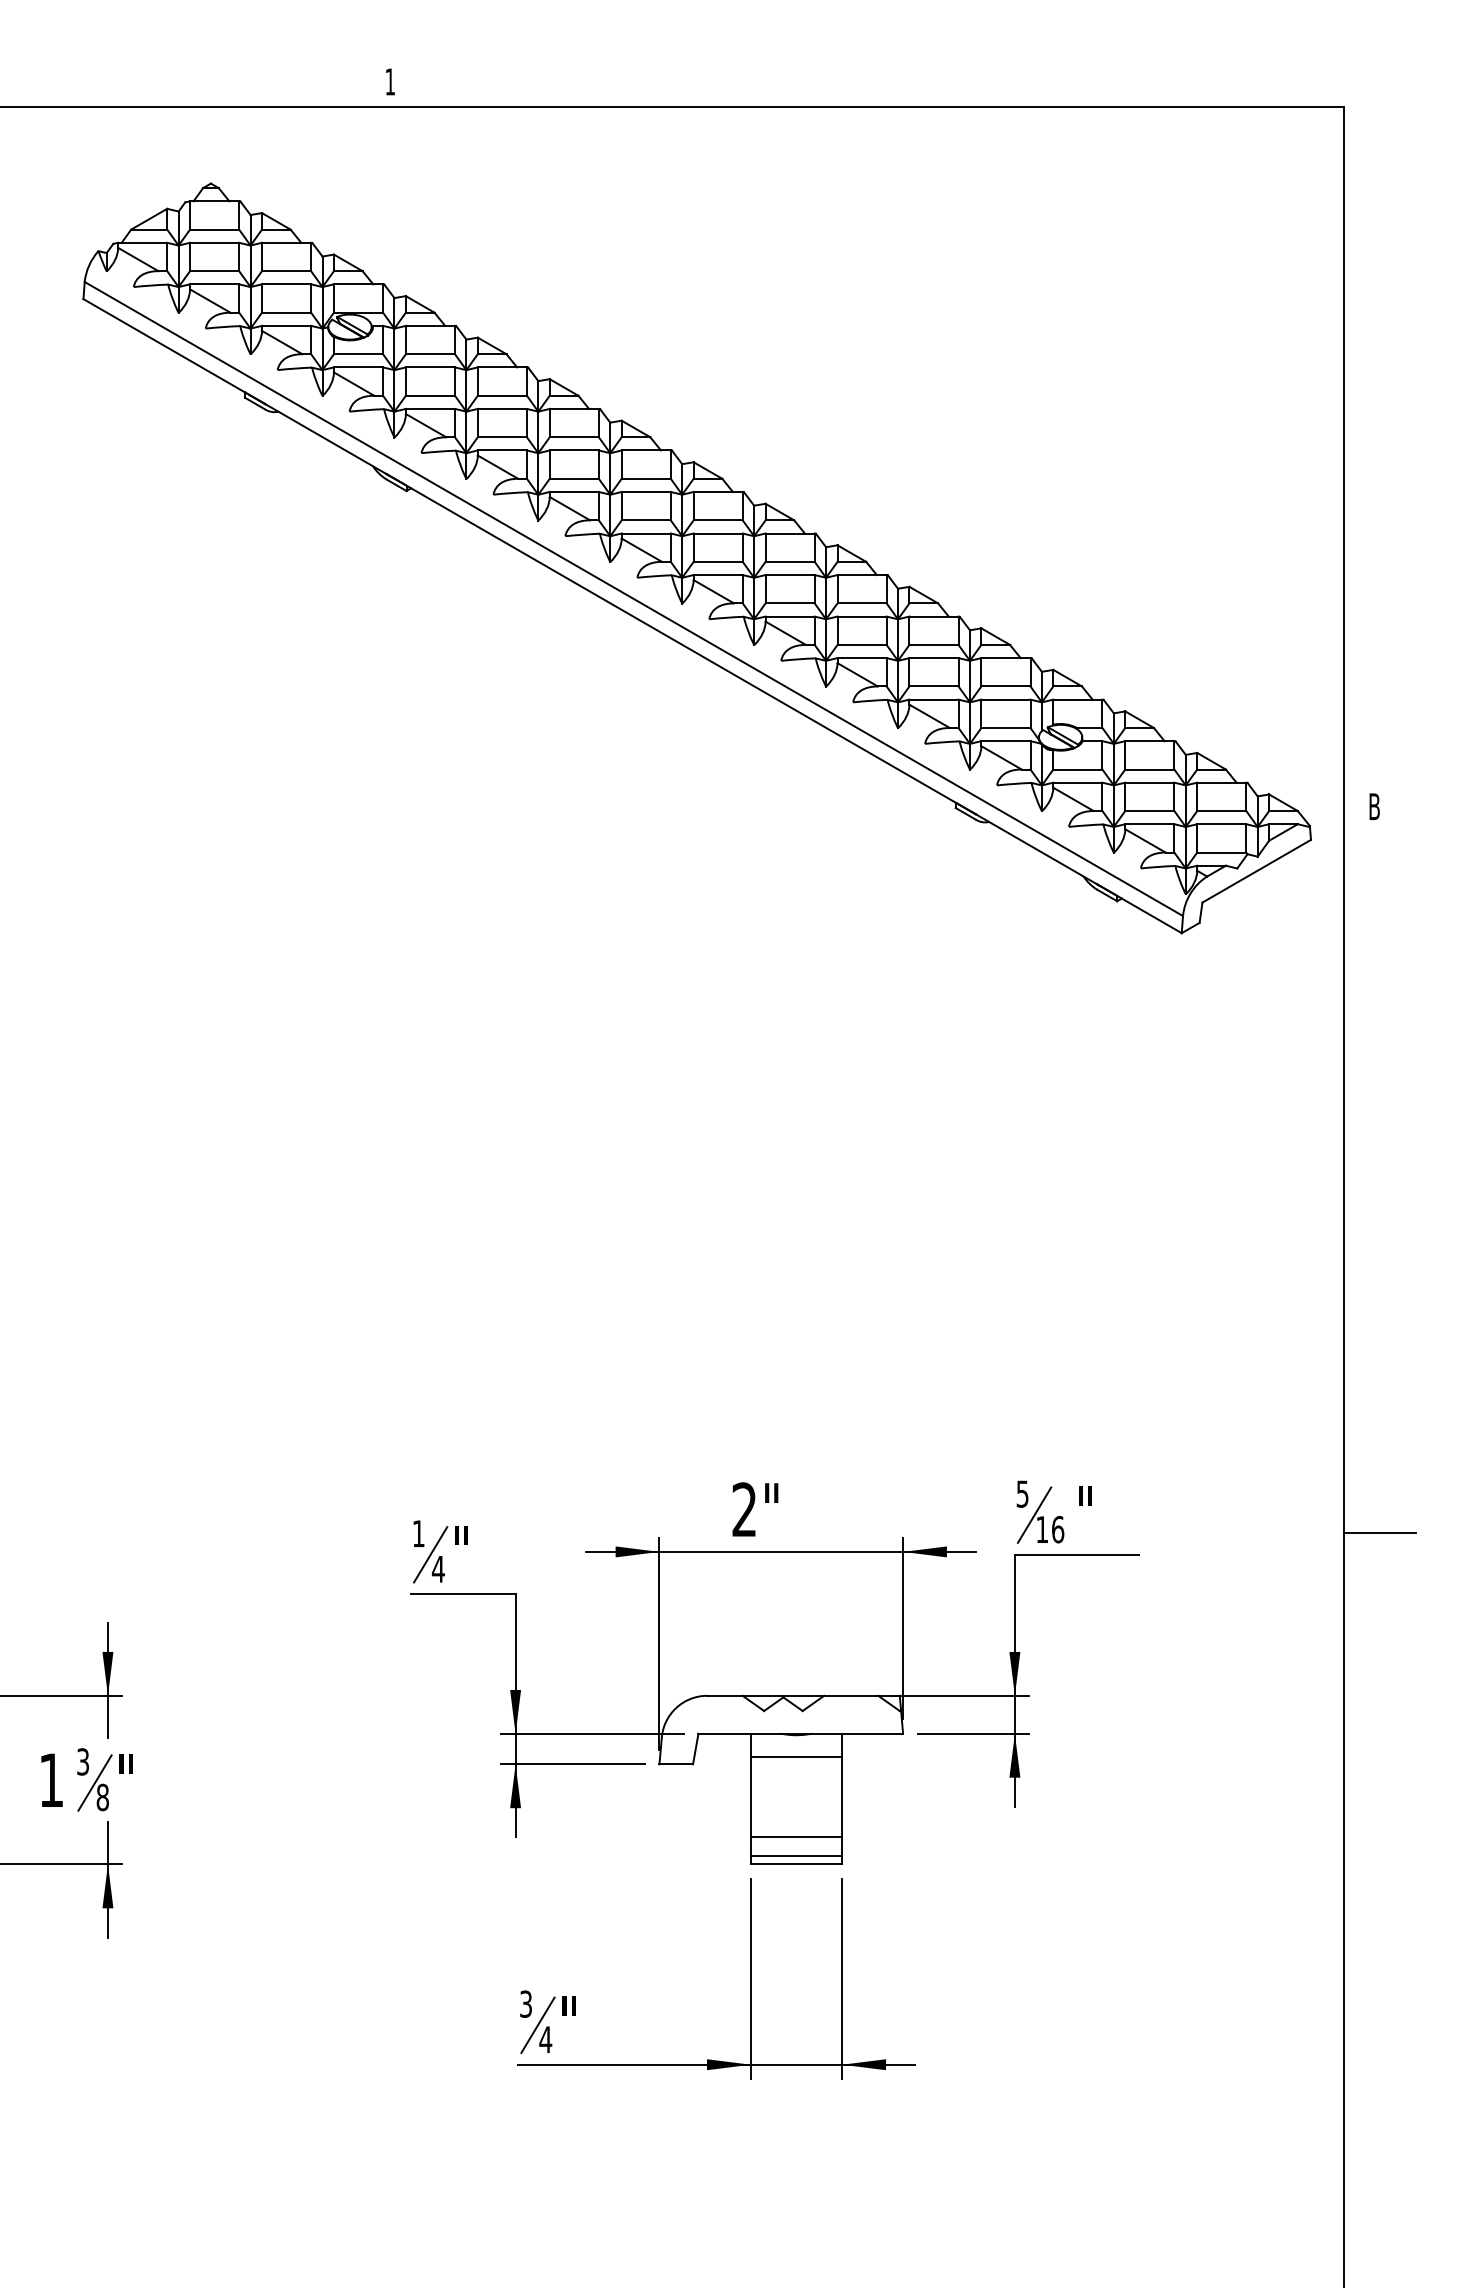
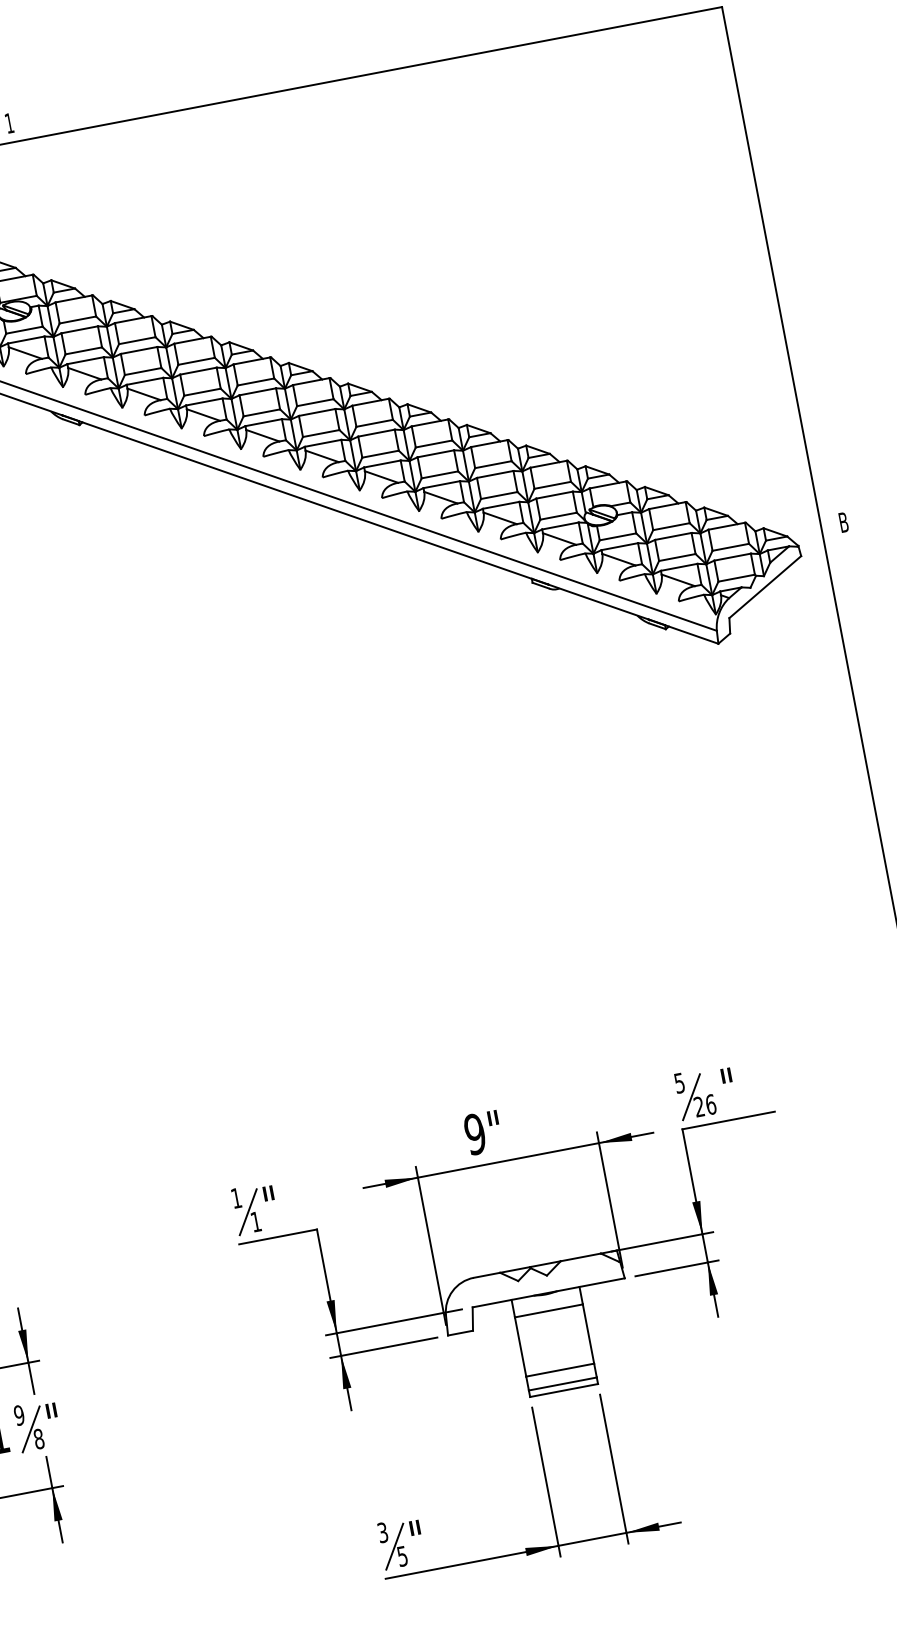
text: (744, 1509) -> (475, 1134), 2" -> 9"
text: (1041, 1529) -> (698, 1106), 16 -> 26
text: (437, 1569) -> (255, 1222), 4 -> 1
text: (83, 1761) -> (19, 1415), 3 -> 9
text: (545, 2039) -> (402, 1556), 4 -> 5

